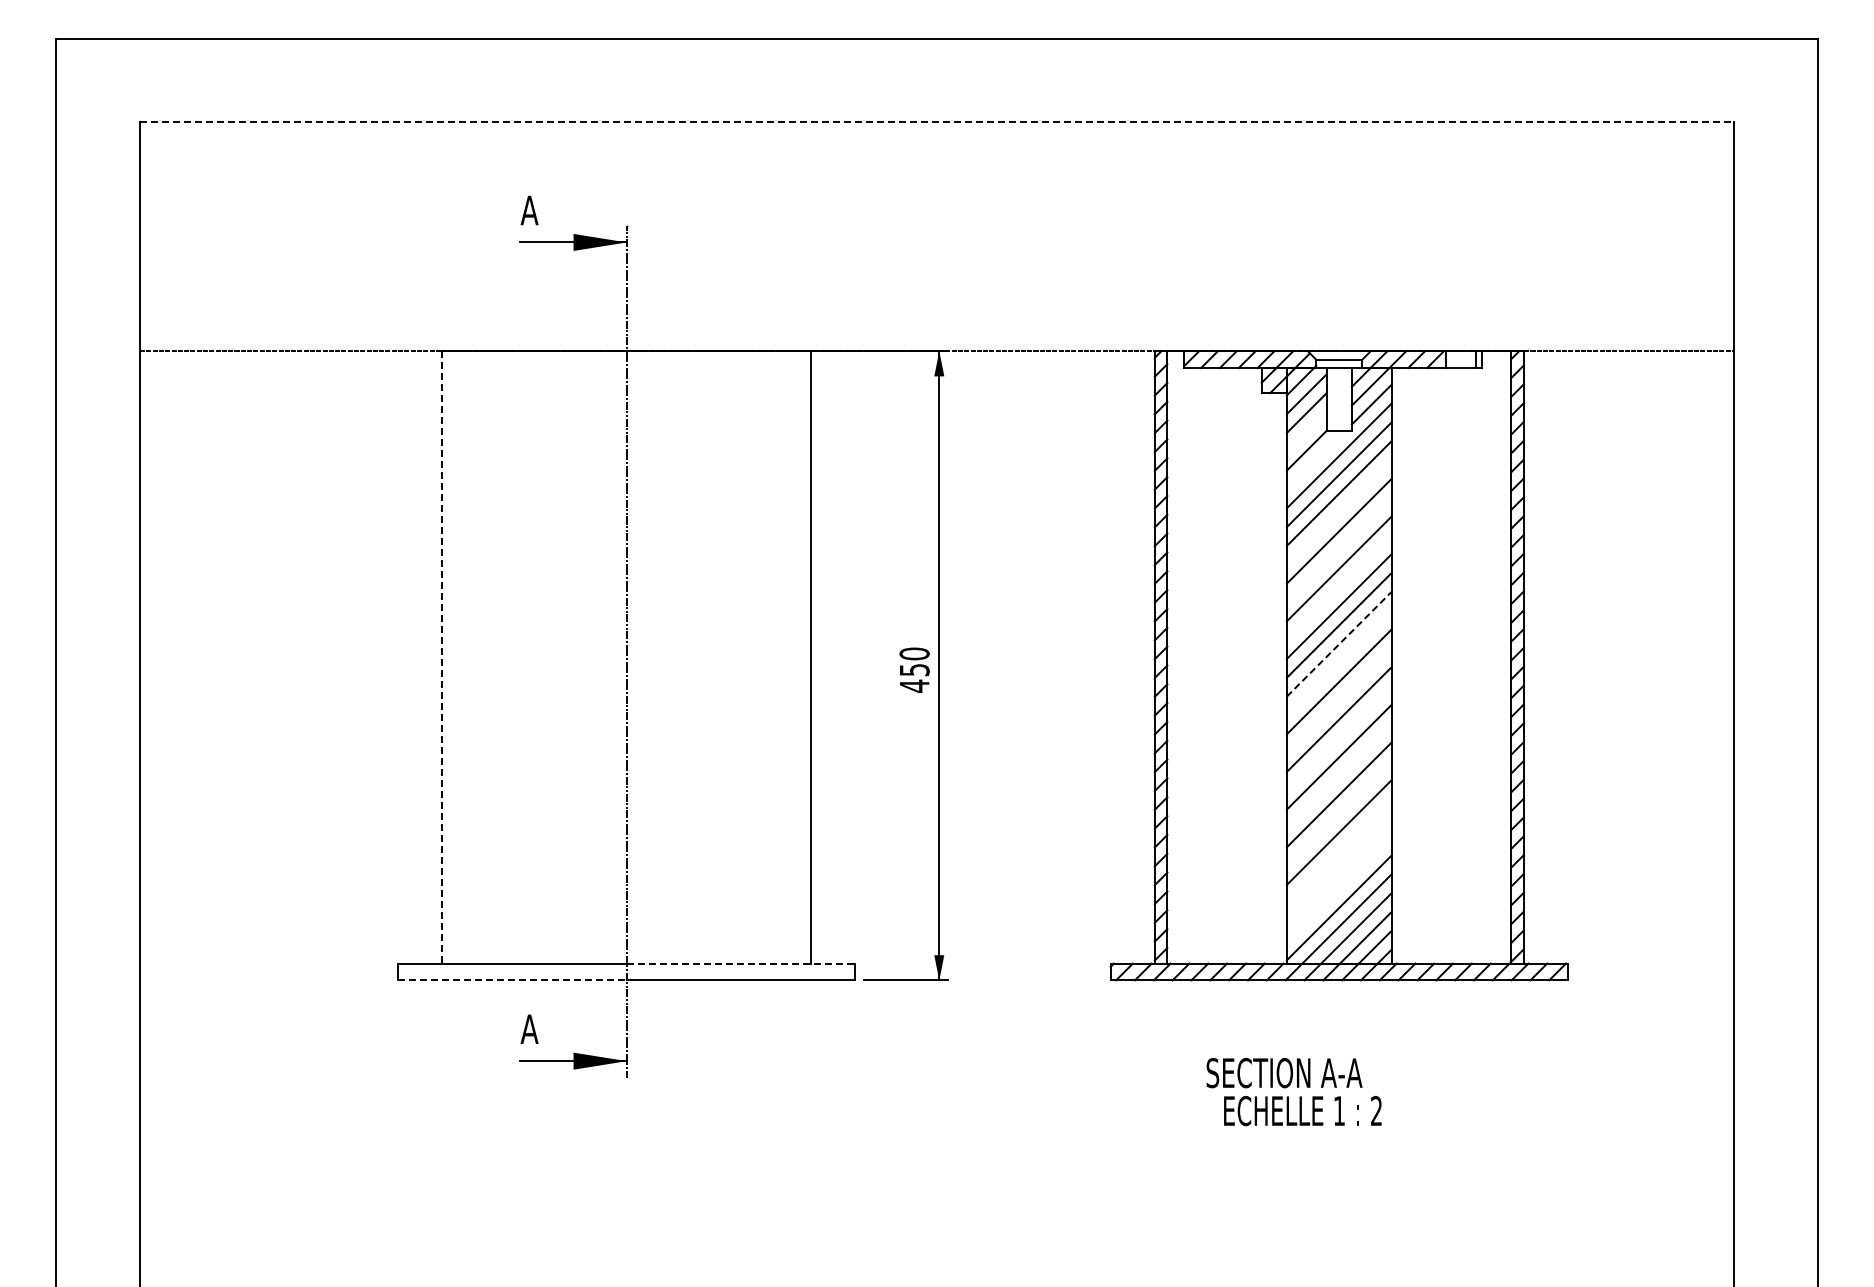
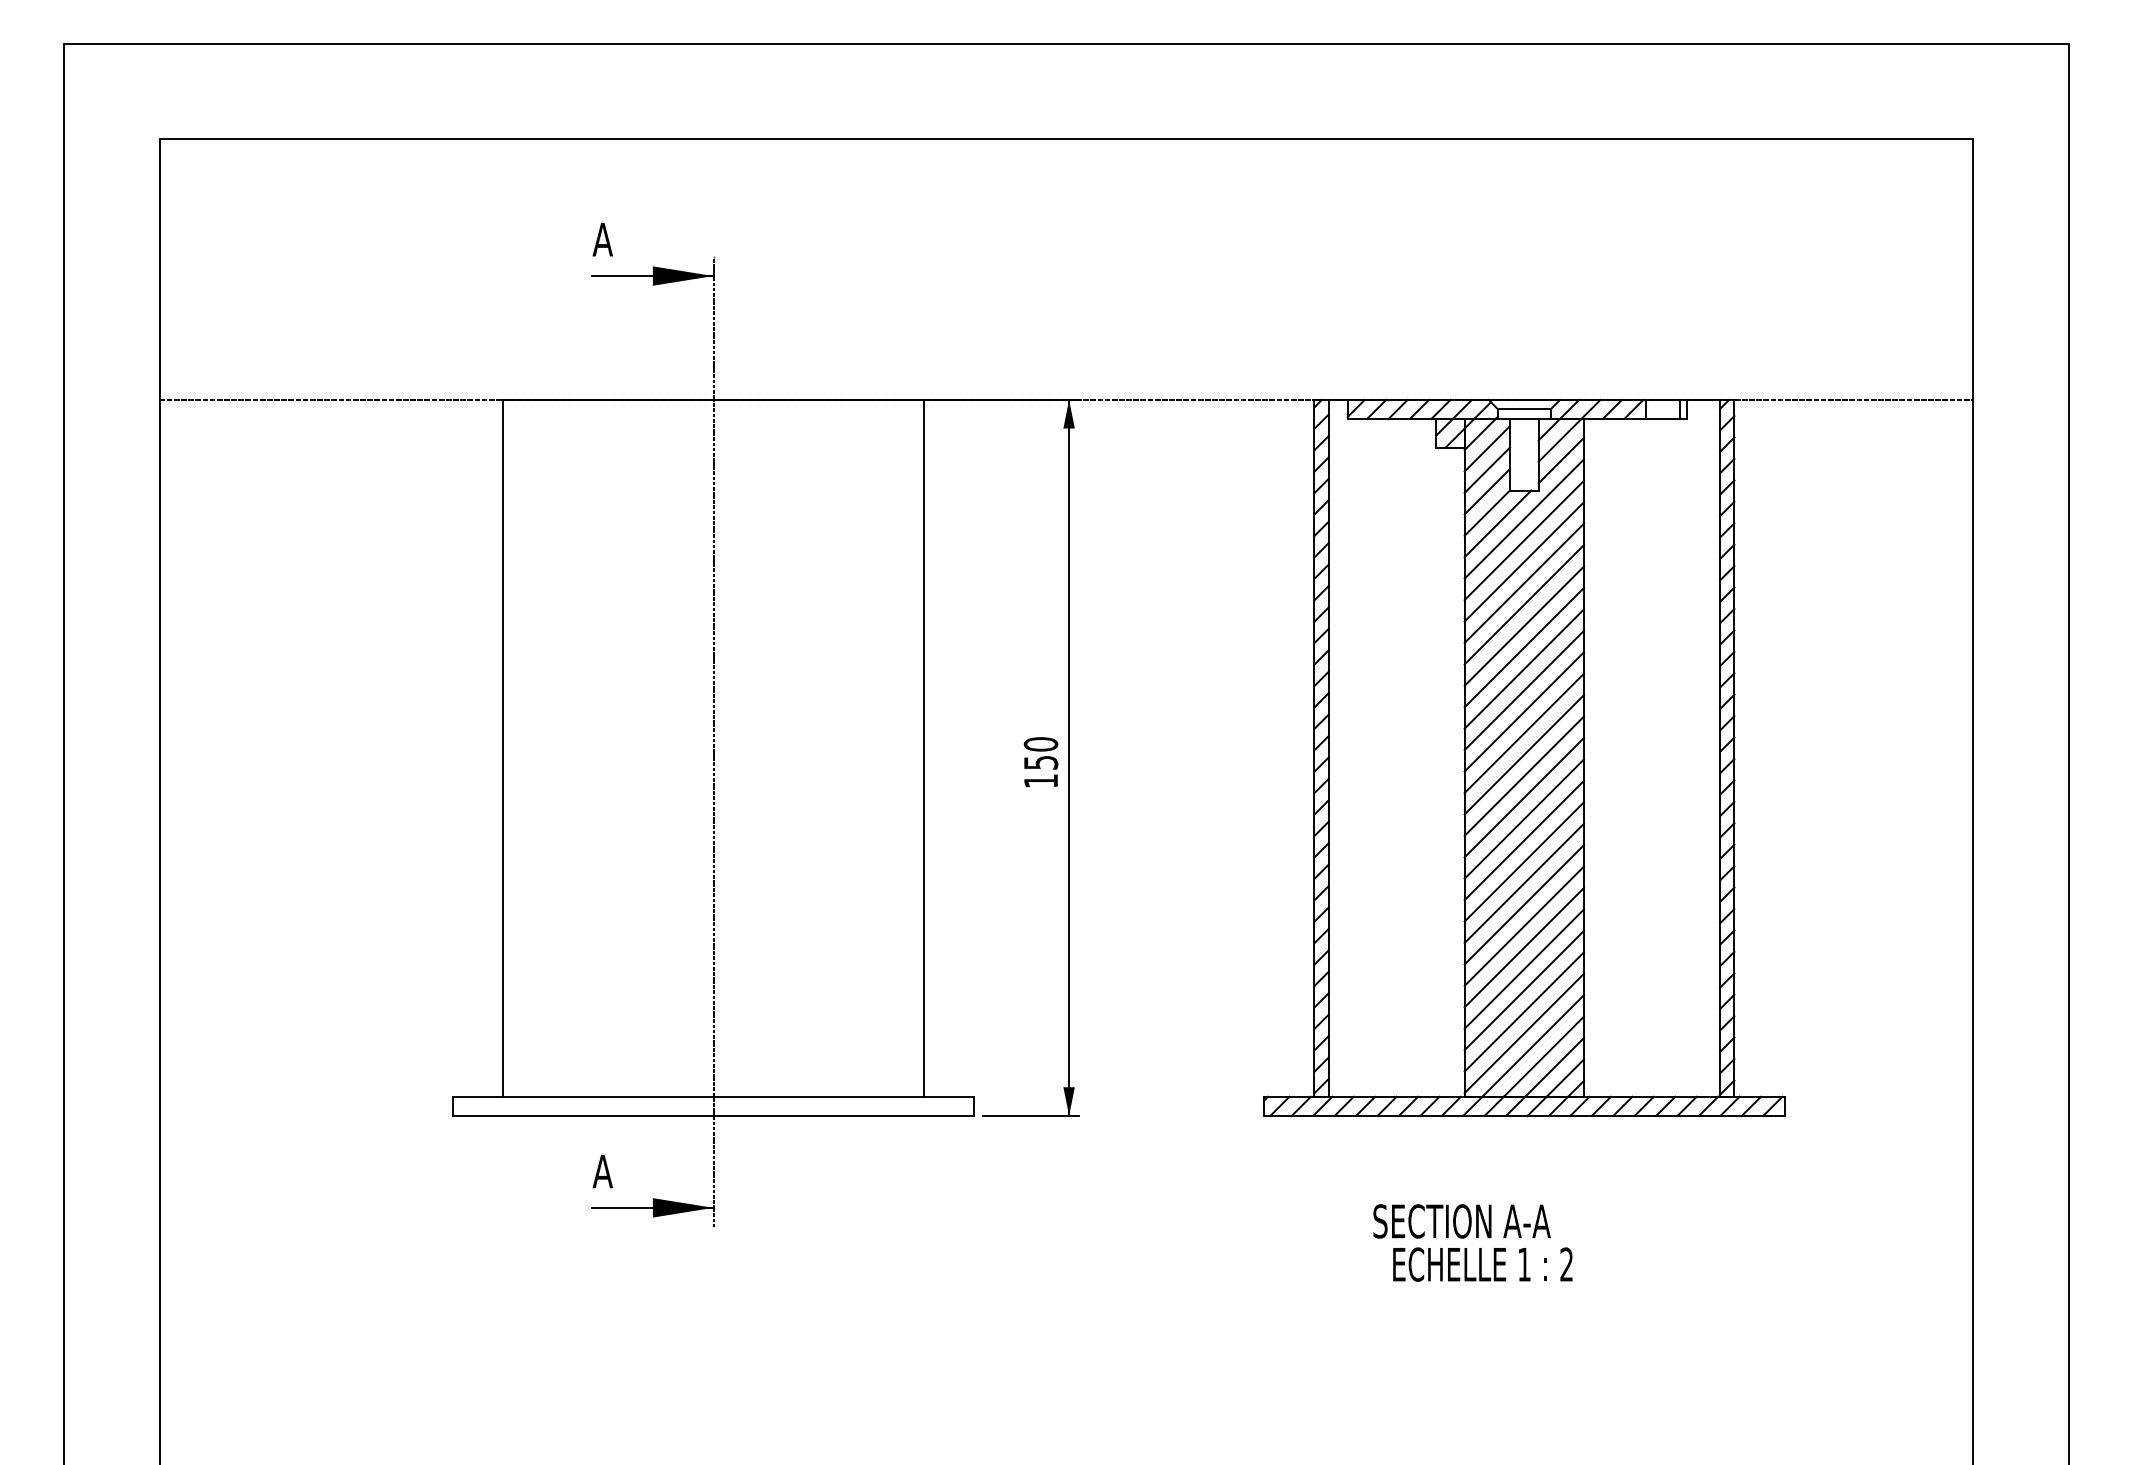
line: (937, 122) -> (1067, 139), dashed -> solid
line: (1306, 431) -> (1487, 491), added
line: (1315, 459) -> (1497, 523), added
line: (1338, 511) -> (1523, 582), added
line: (1338, 549) -> (1523, 625), added
line: (1338, 587) -> (1523, 668), added
line: (1339, 643) -> (1524, 732), dashed -> solid
line: (442, 657) -> (503, 748), dashed -> solid
line: (1338, 662) -> (1523, 754), added
text: (914, 685) -> (1040, 780), 450 -> 150
line: (1338, 700) -> (1523, 797), added
line: (1338, 737) -> (1523, 839), added
line: (1338, 775) -> (1523, 882), added
line: (1338, 813) -> (1523, 925), added
line: (1338, 850) -> (1523, 968), added
line: (1338, 869) -> (1523, 989), added
line: (1338, 888) -> (1523, 1011), added
line: (741, 963) -> (844, 1096), dashed -> solid
line: (513, 980) -> (584, 1116), dashed -> solid

